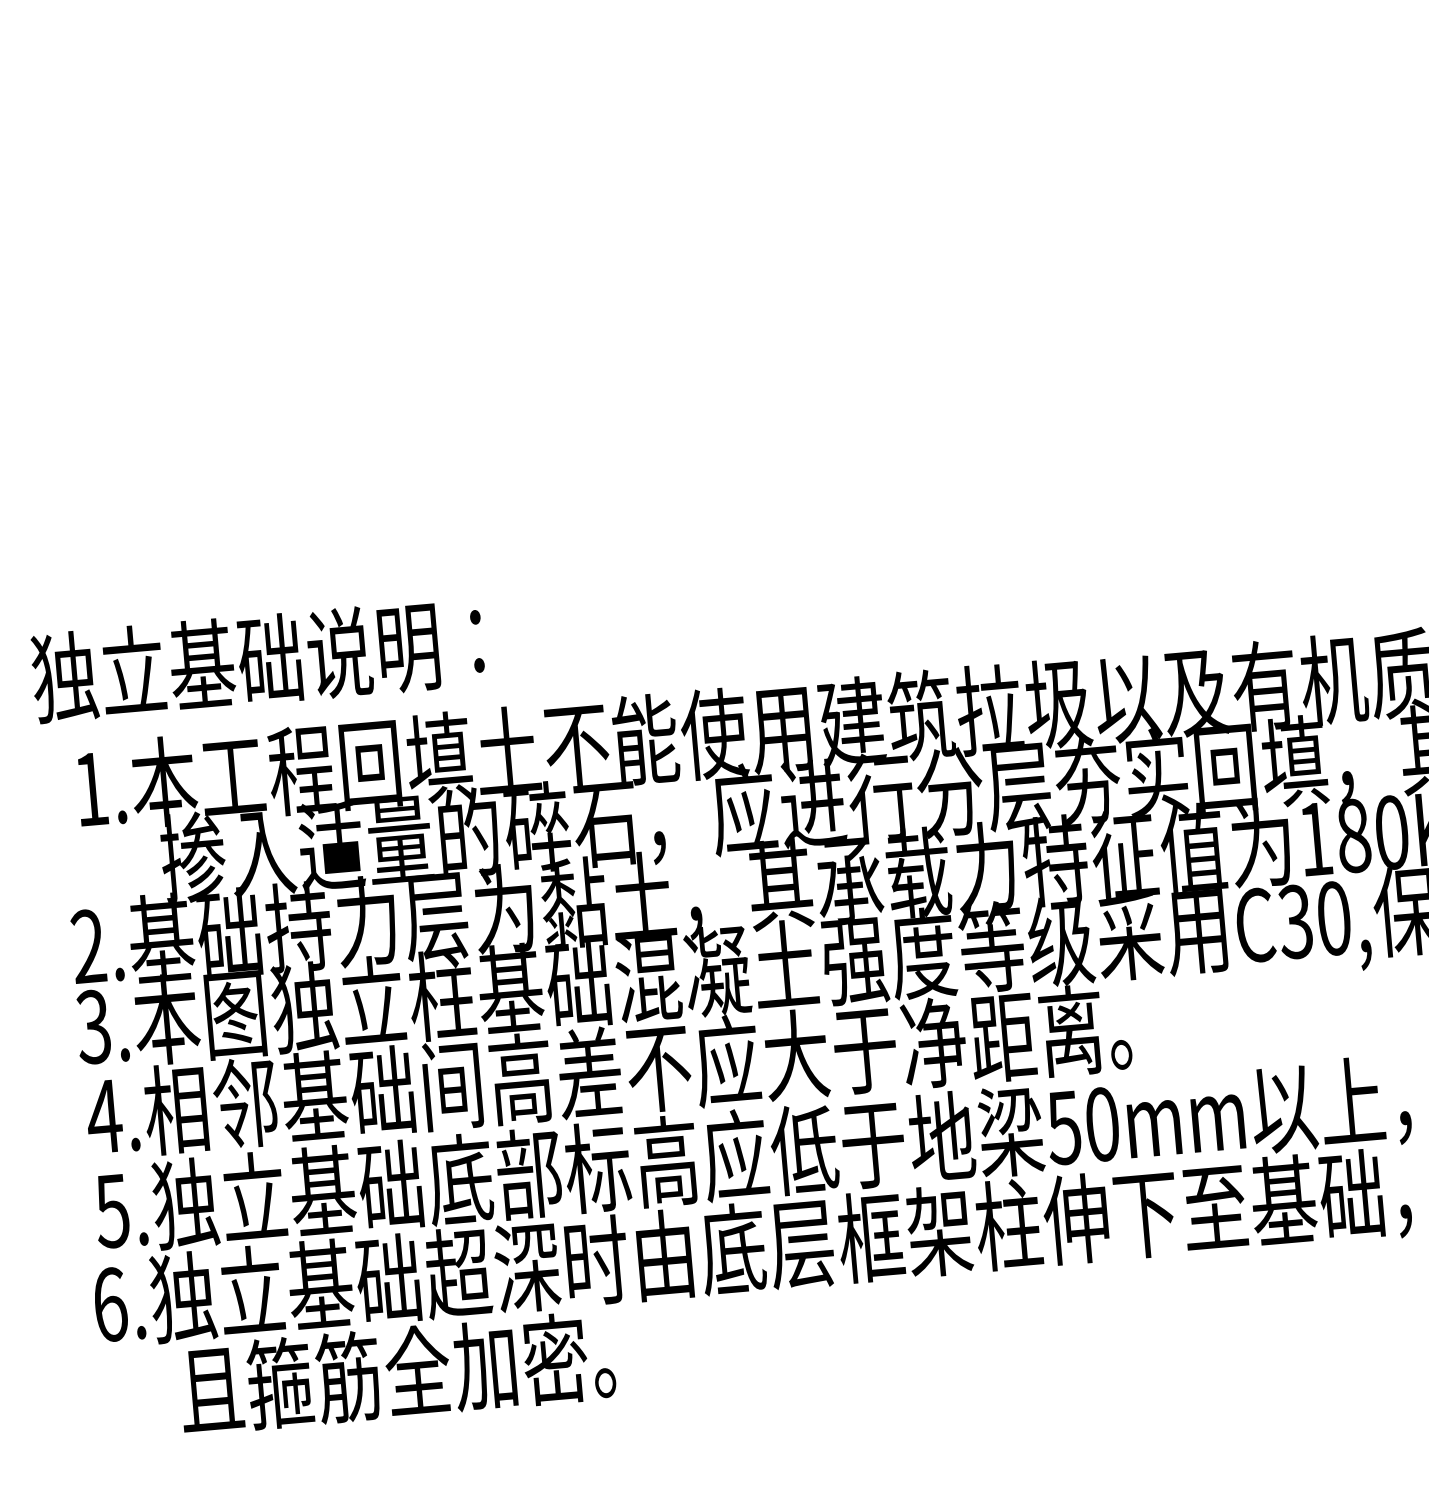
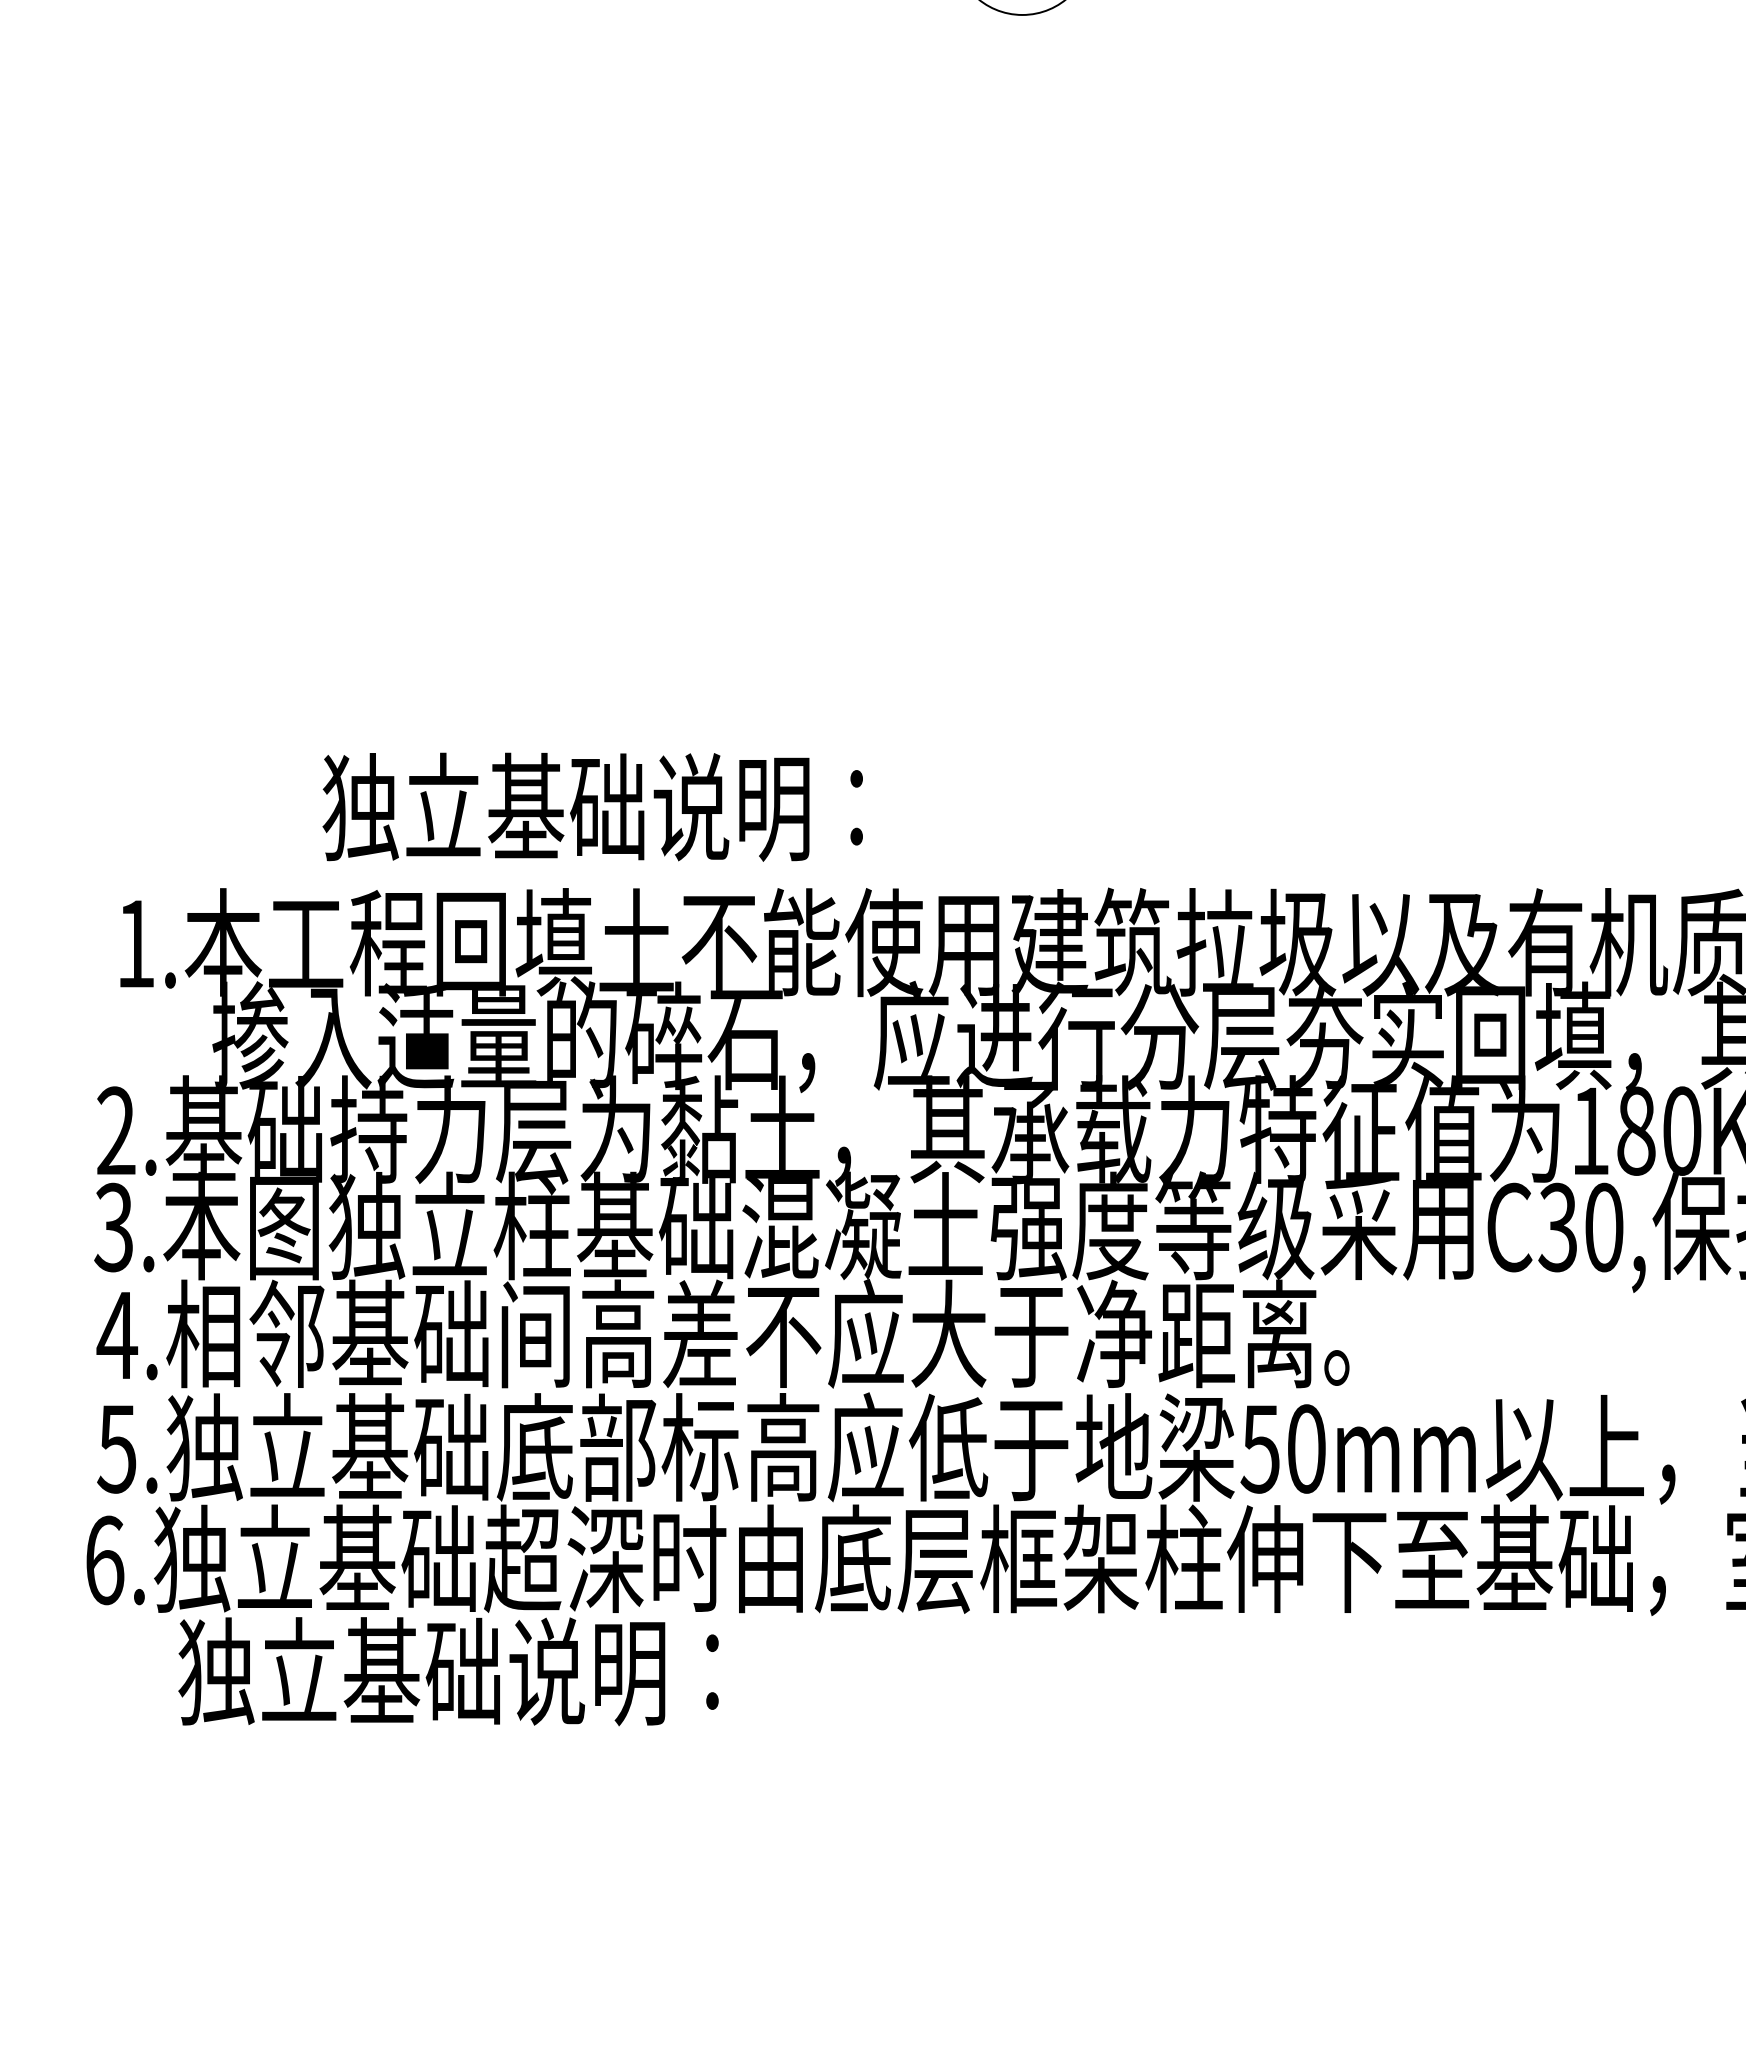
text: (257, 659) -> (592, 806), moved
text: (404, 1372) -> (448, 1671), 且箍筋全加密。 -> 独立基础说明：

